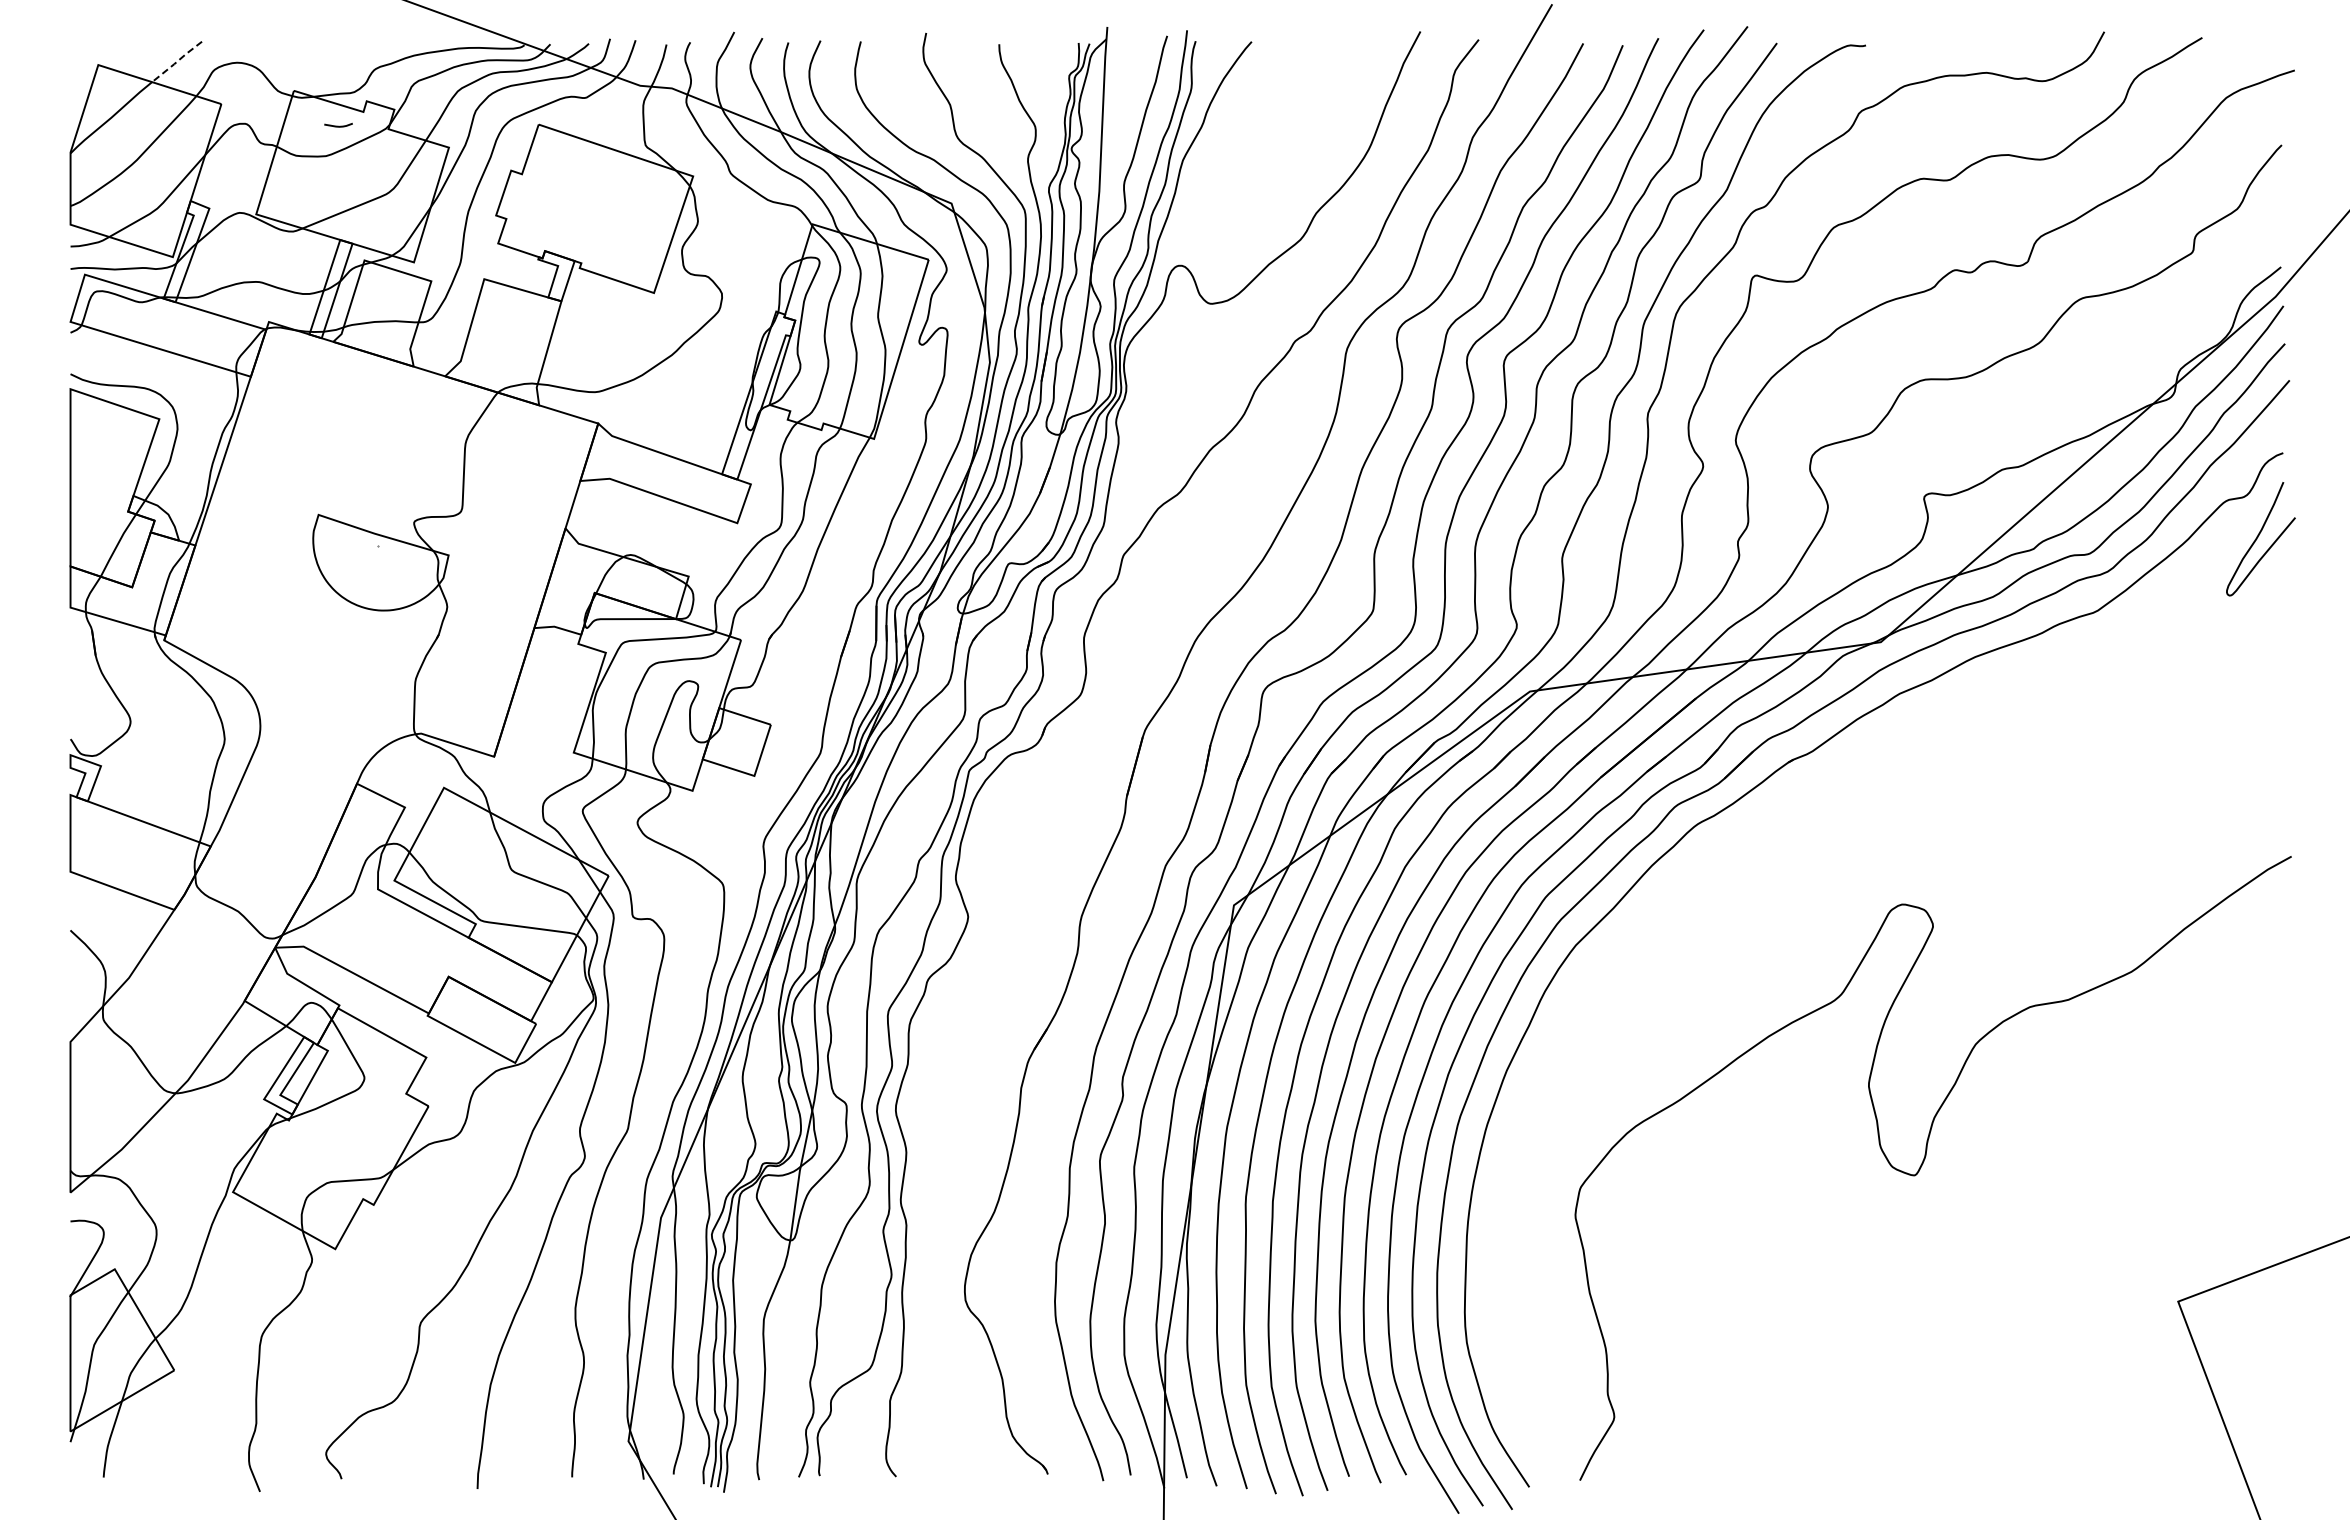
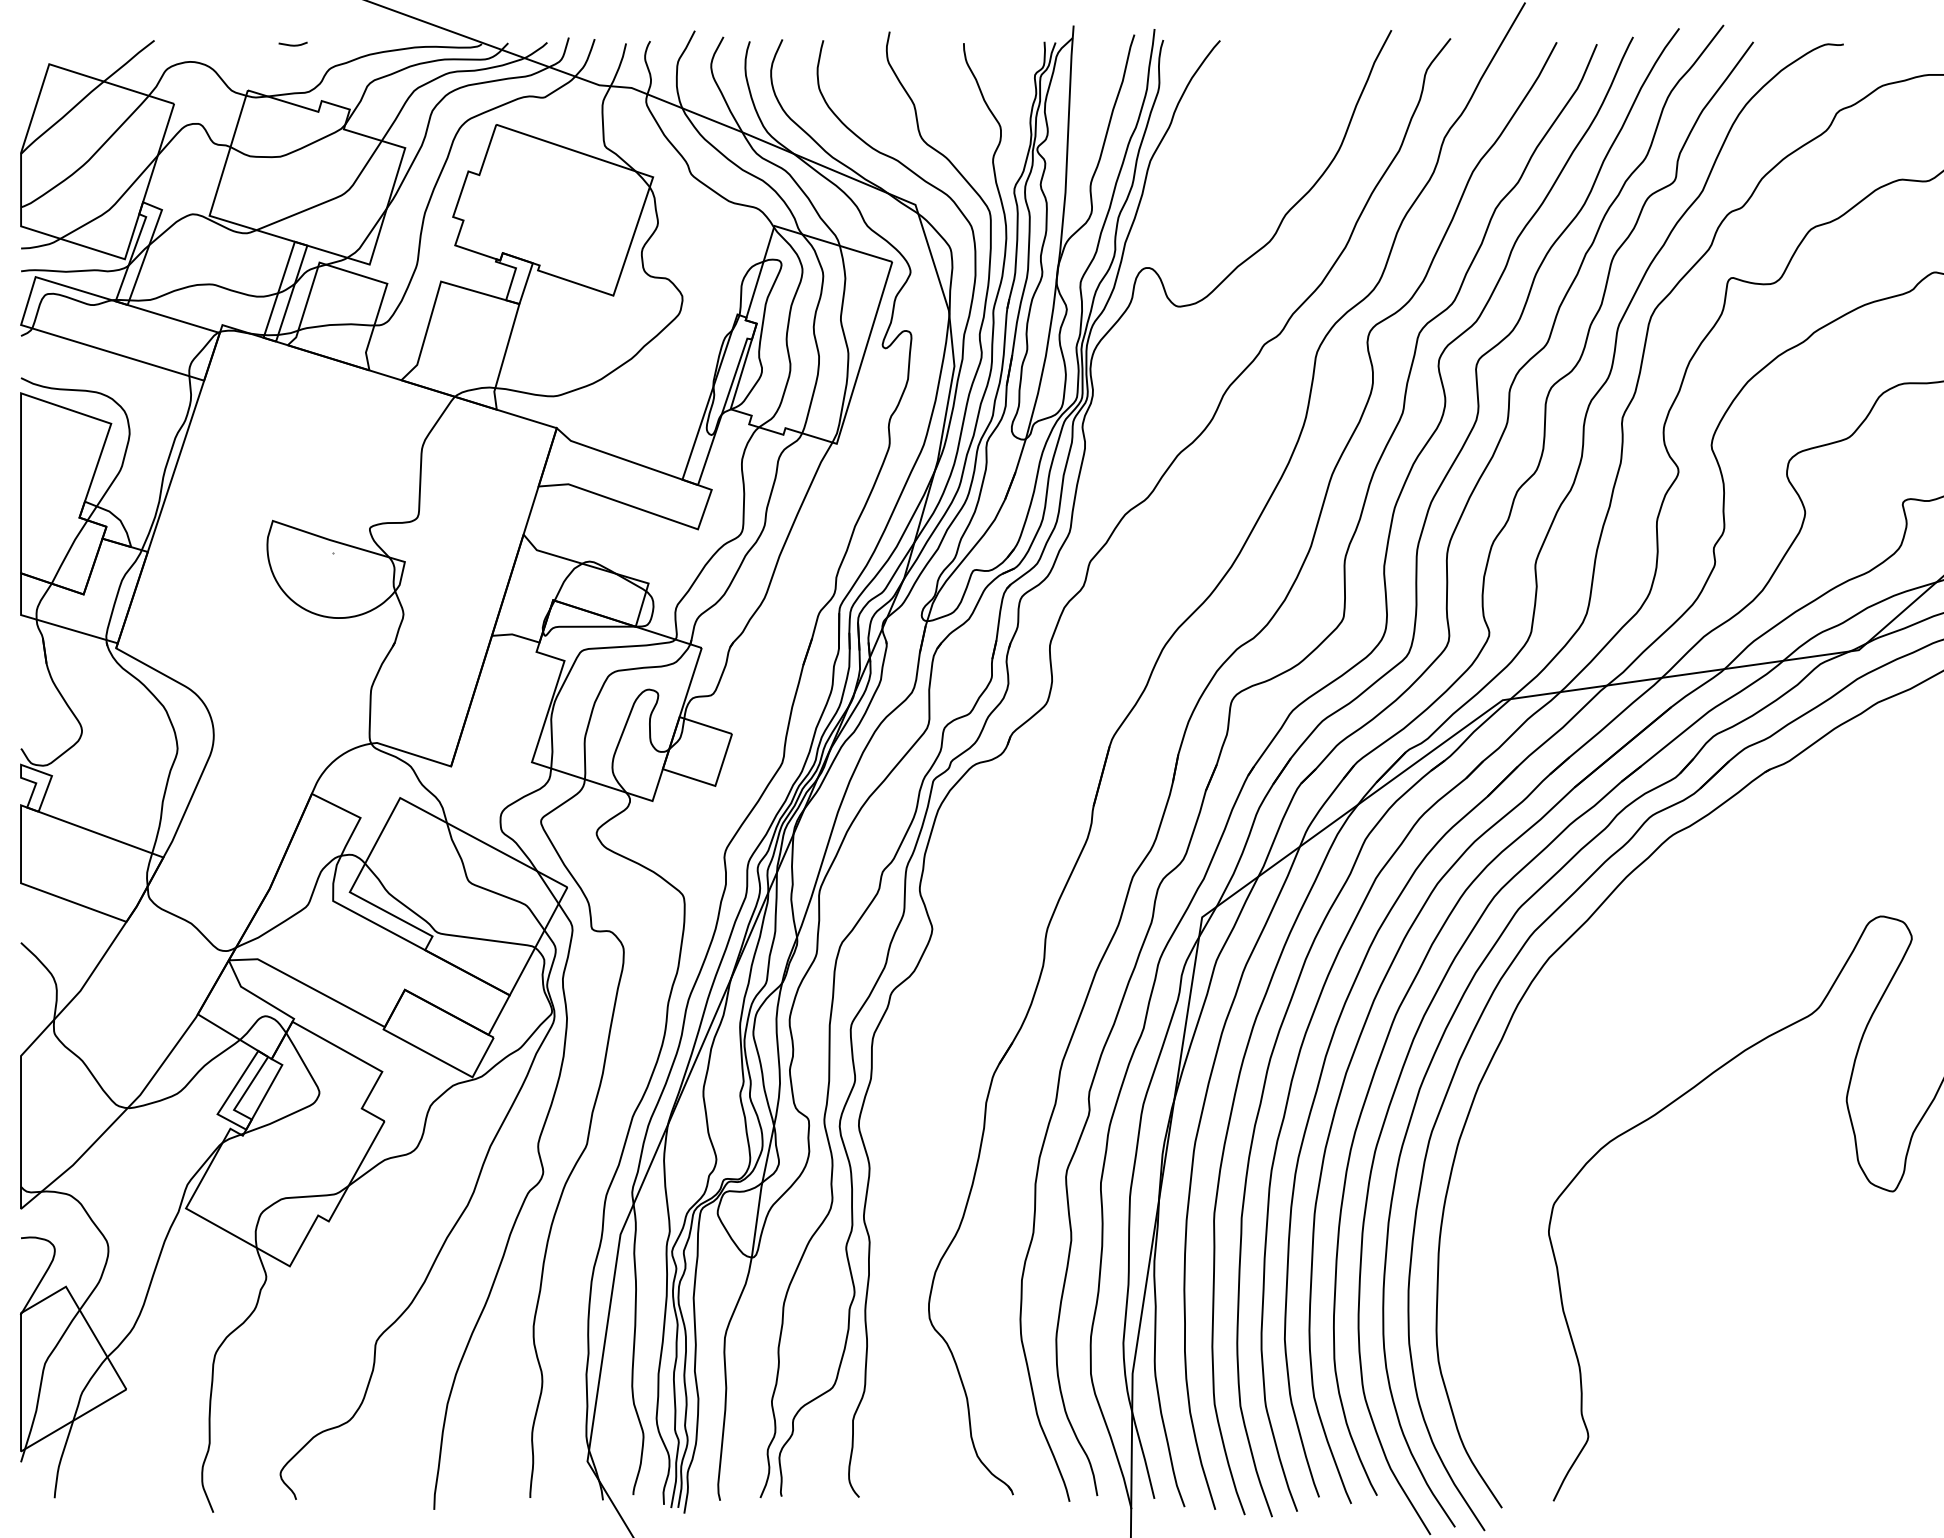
line: (177, 61) -> (129, 60), dashed -> solid
curve: (338, 125) -> (293, 44), moved

